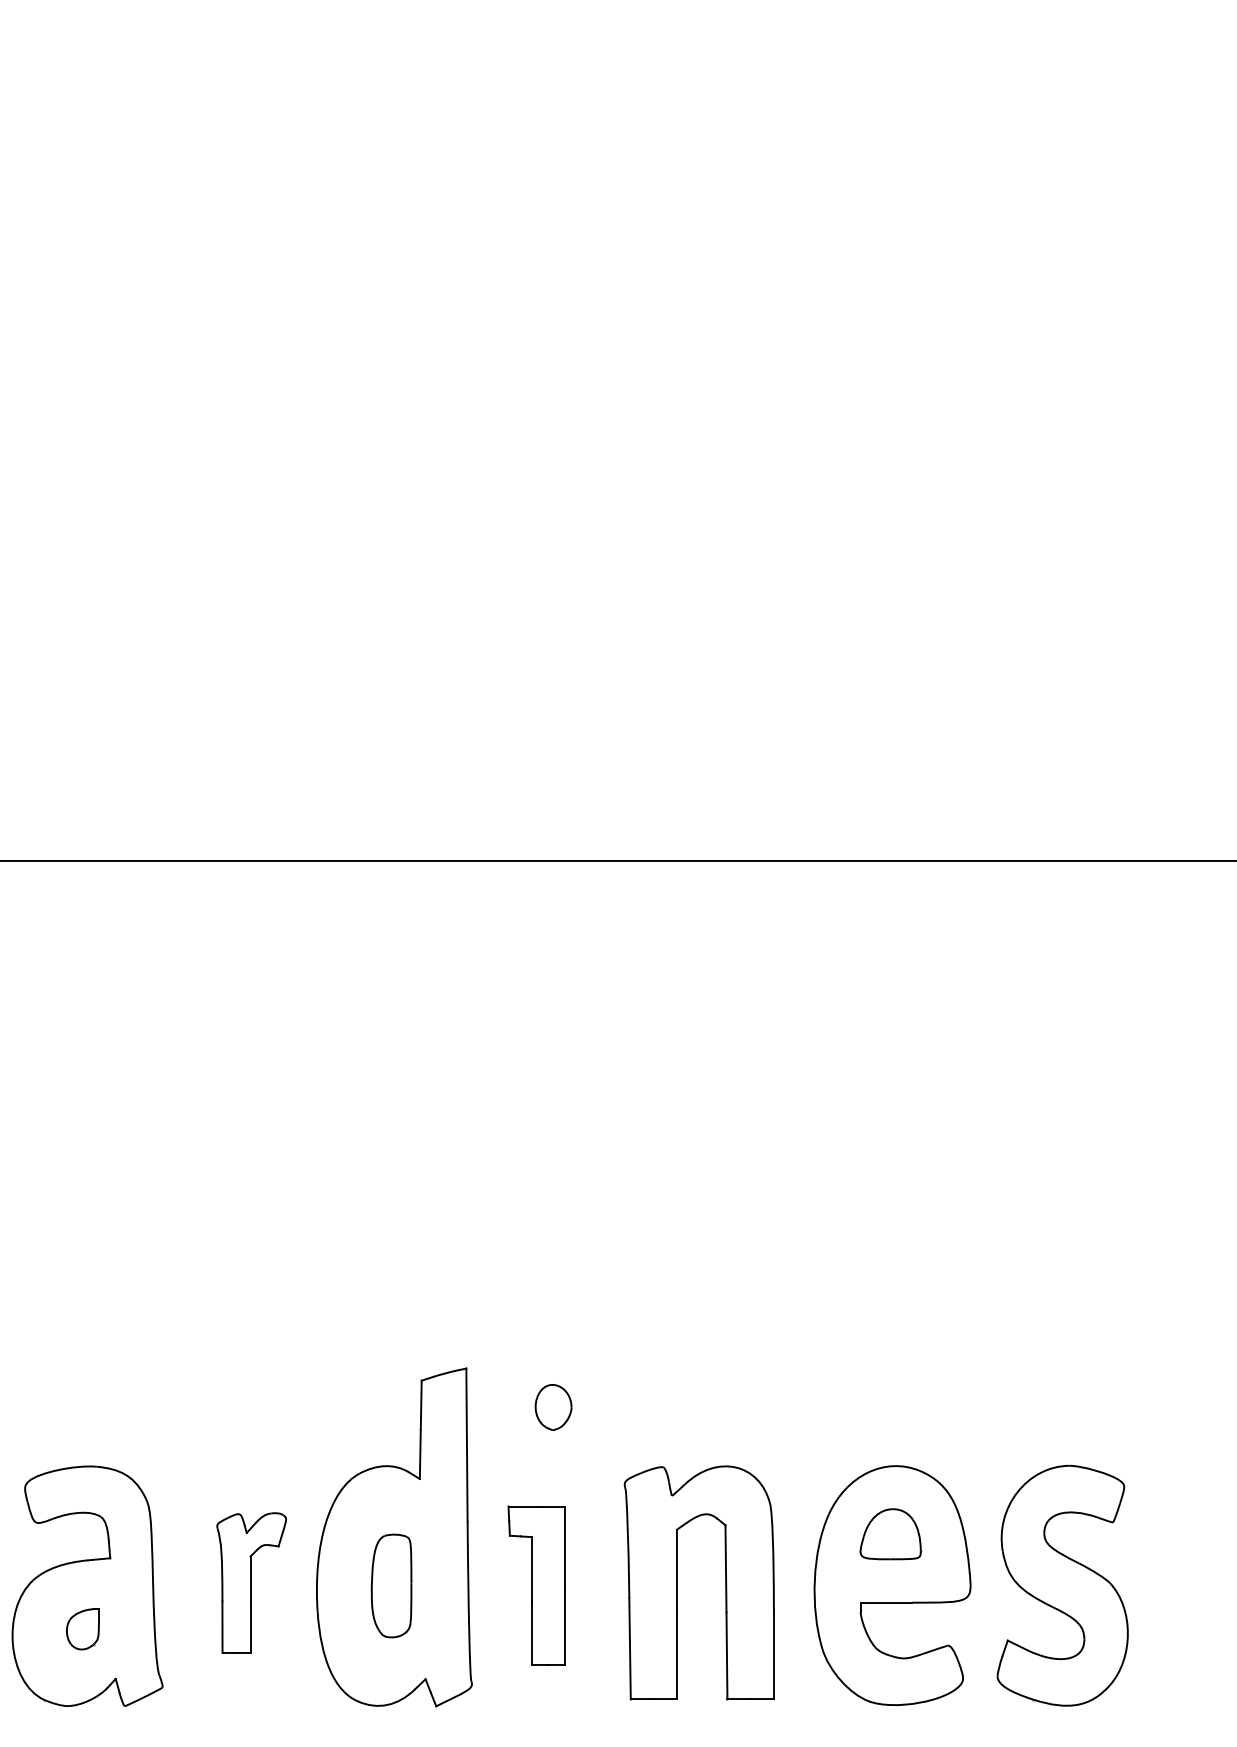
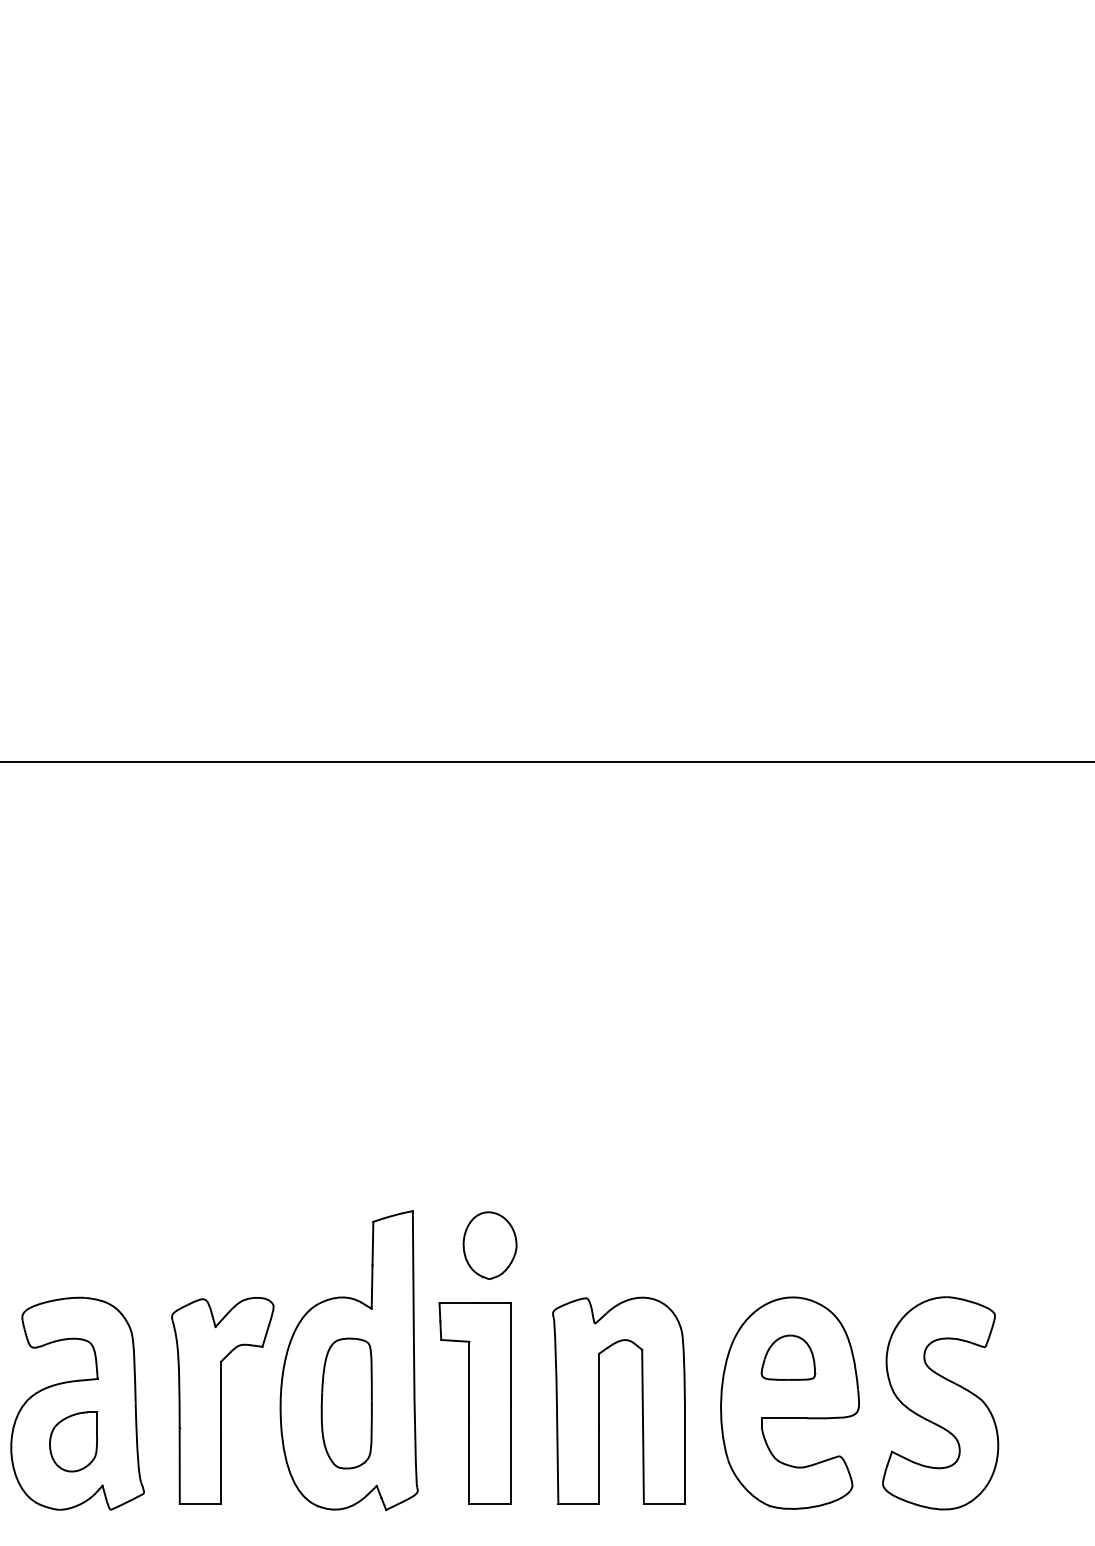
part: (552, 1407) -> (489, 1245), size x1.67
part: (251, 1582) -> (222, 1400), size x1.67
part: (391, 1585) -> (346, 1403), size x1.43
part: (536, 1585) -> (474, 1403), size x1.43
part: (82, 1628) -> (73, 1441), size x1.67

